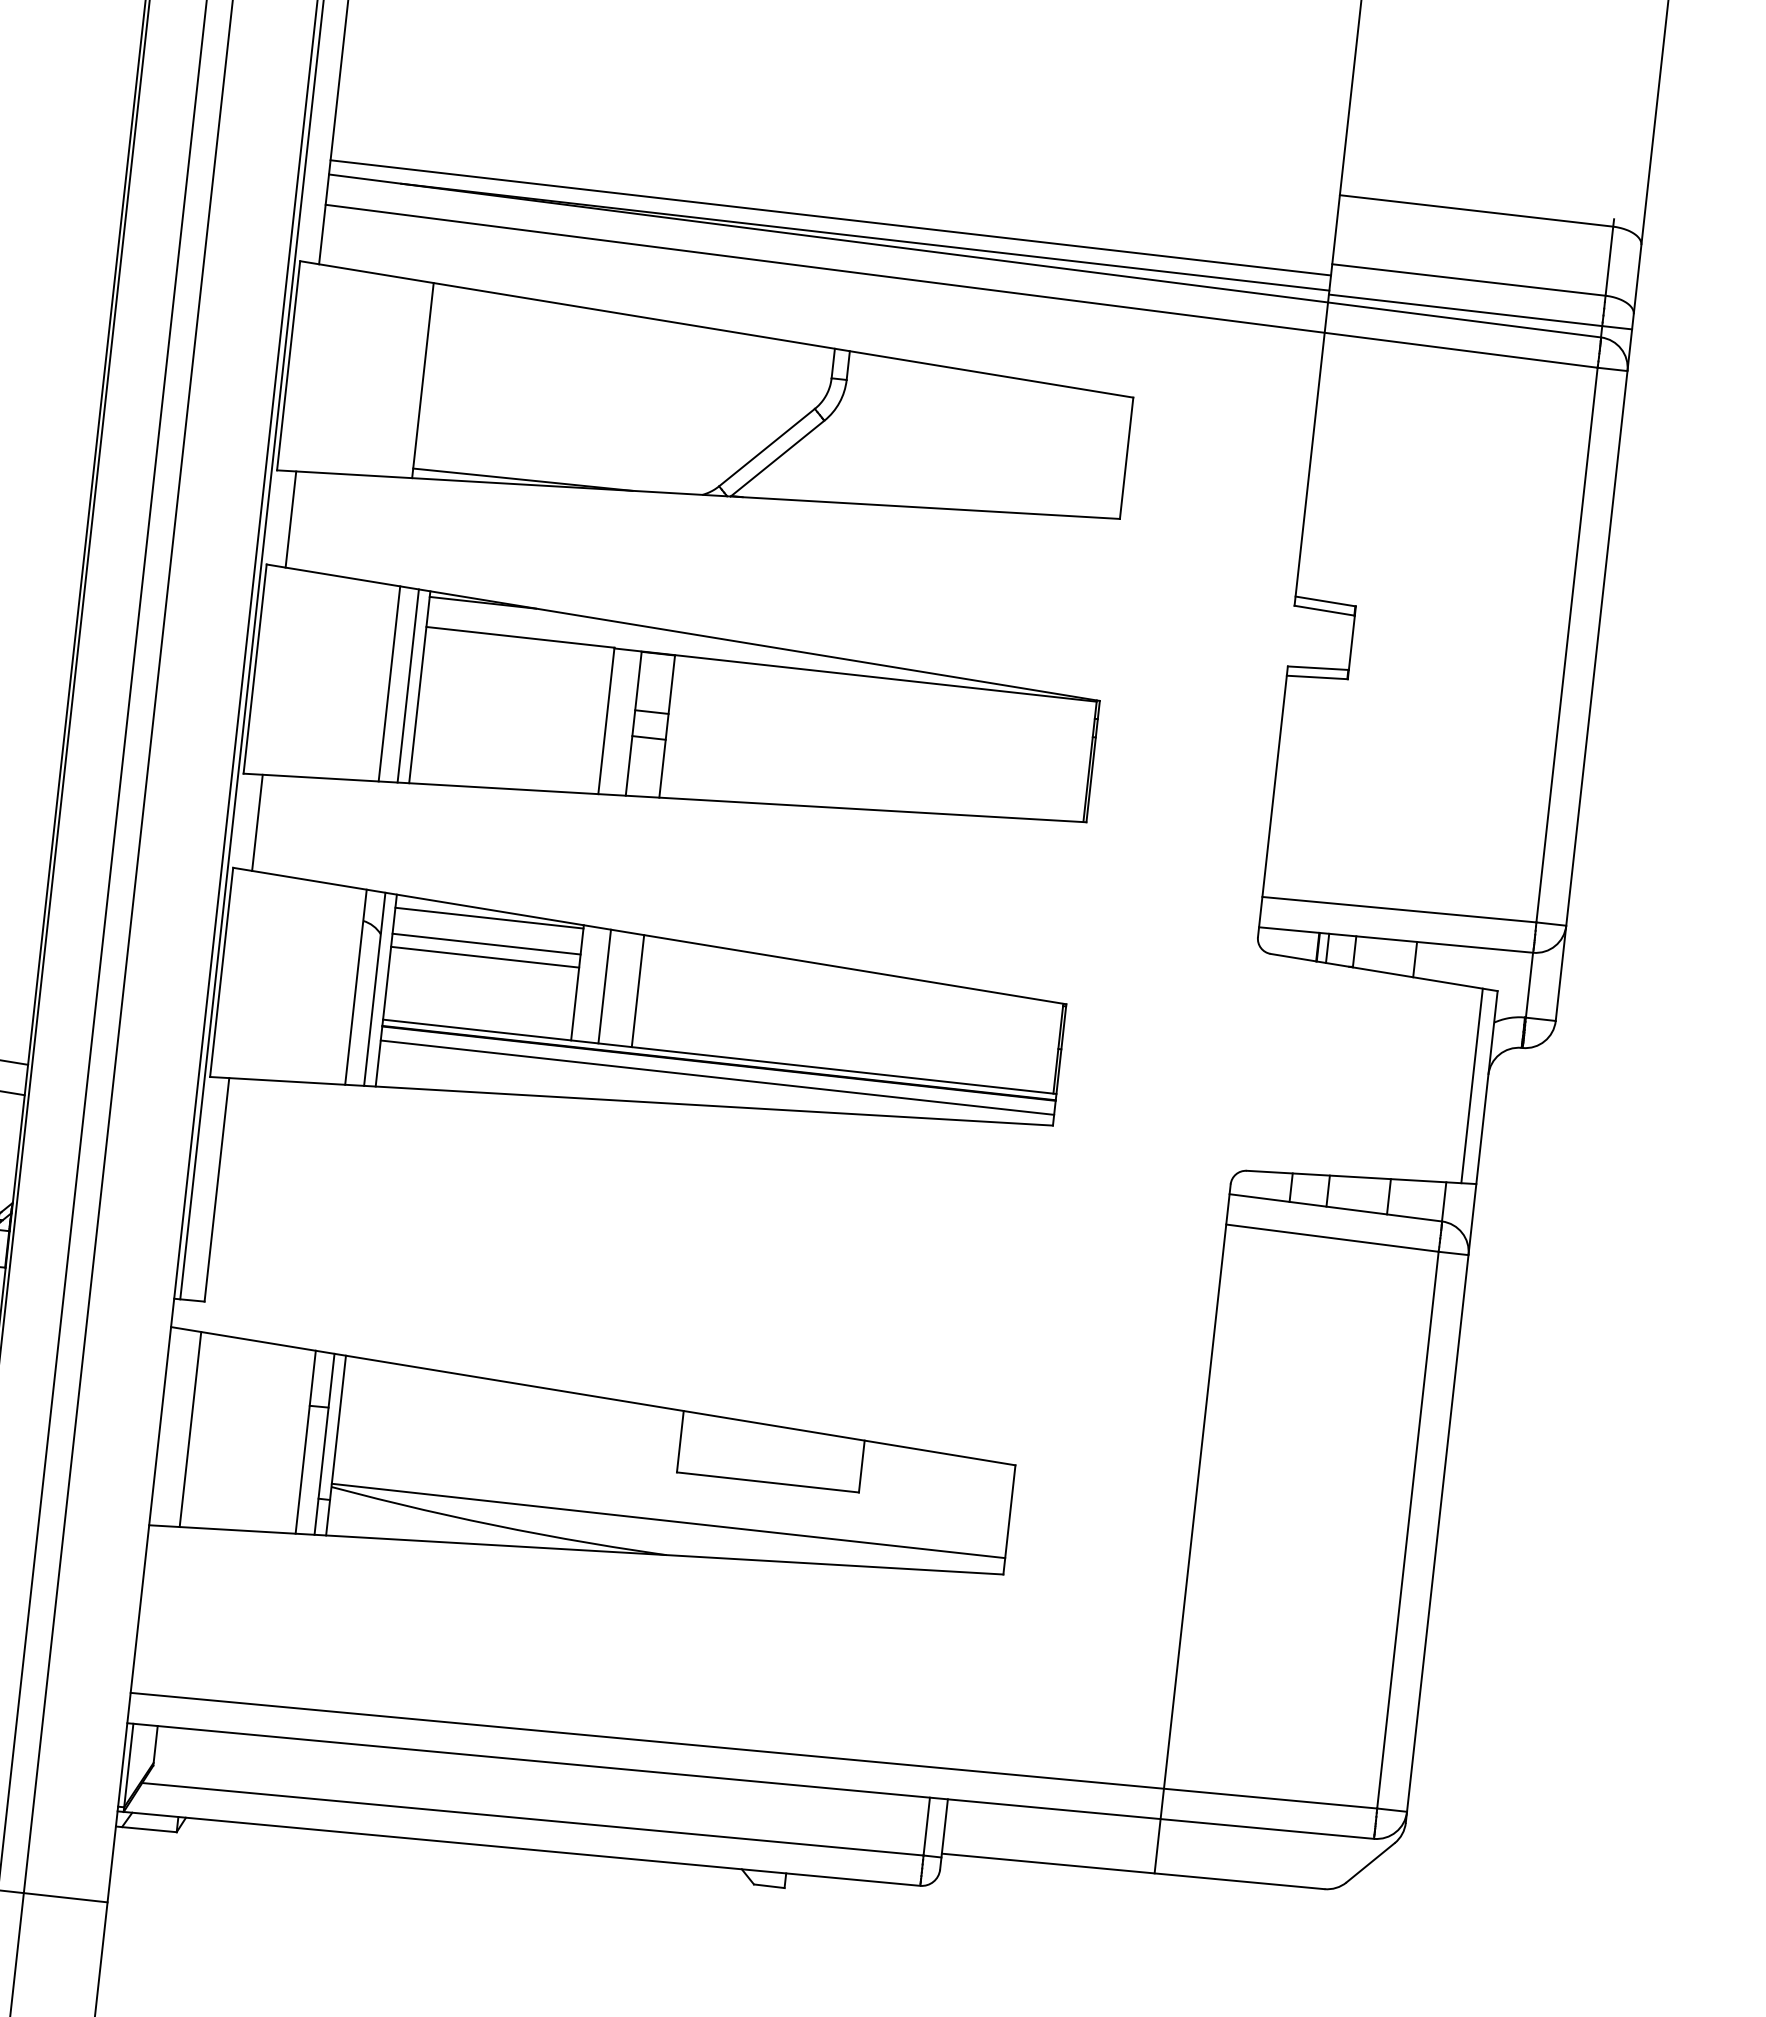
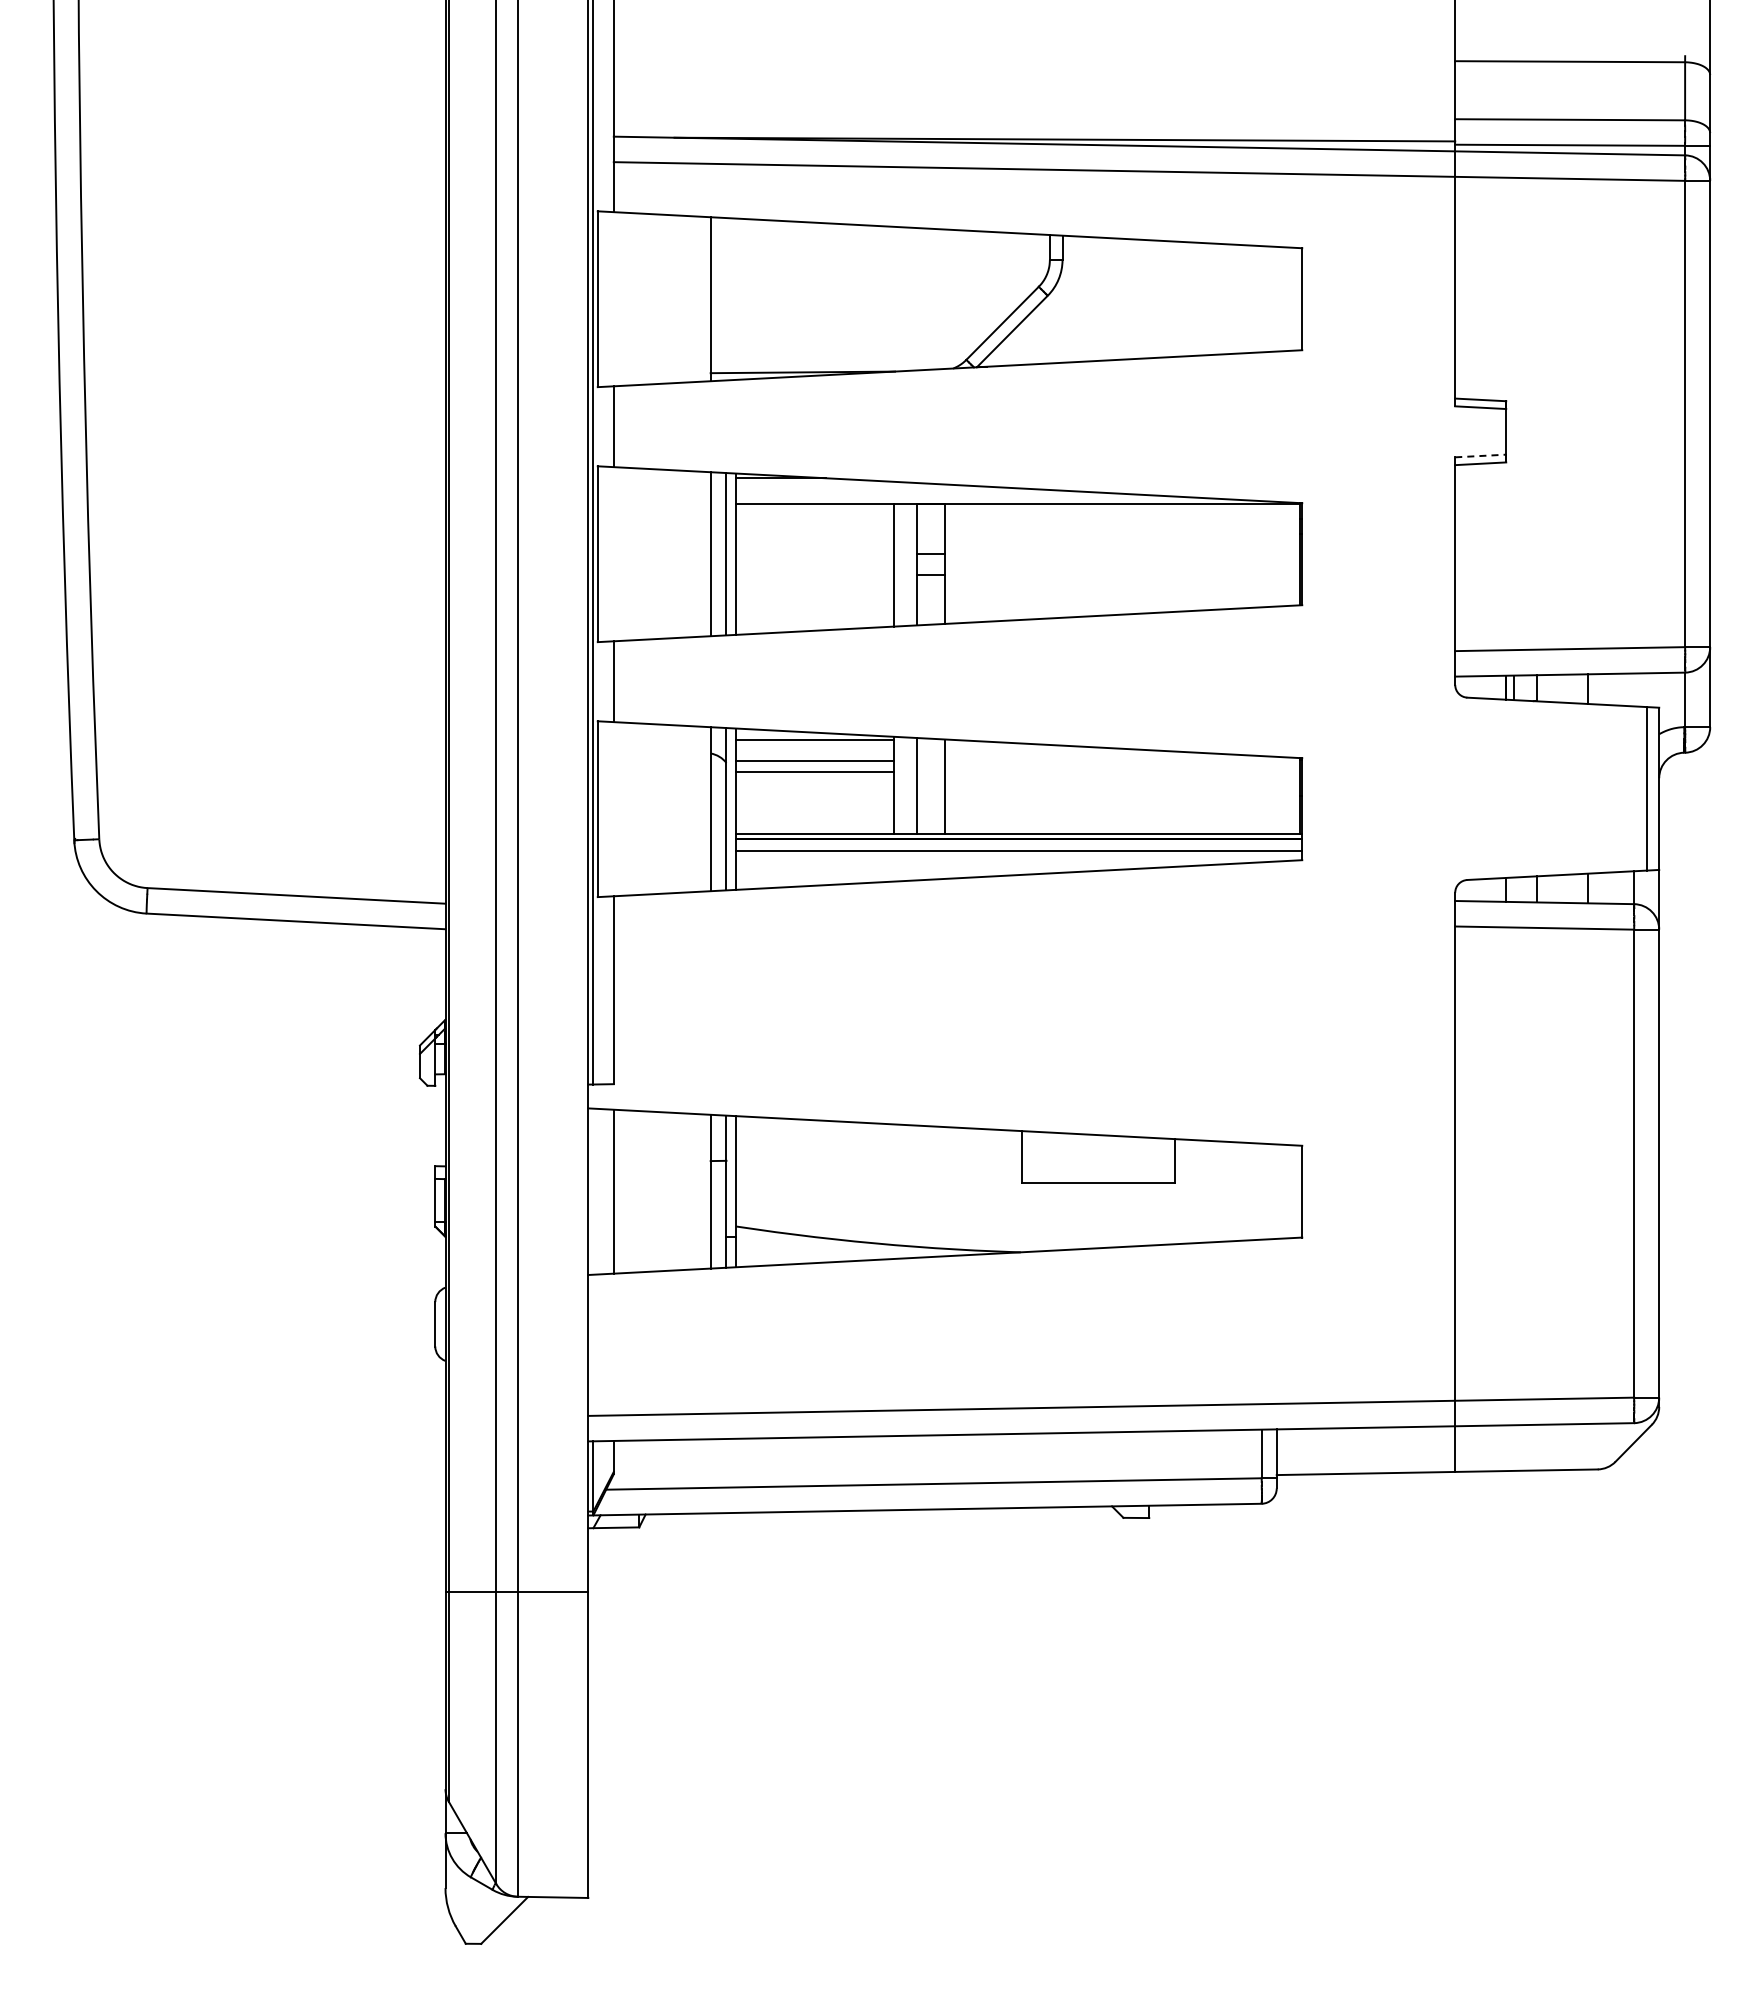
line: (830, 217) -> (1034, 126), removed
line: (1318, 668) -> (1480, 456), solid -> dashed
line: (668, 1520) -> (1019, 1223), removed

